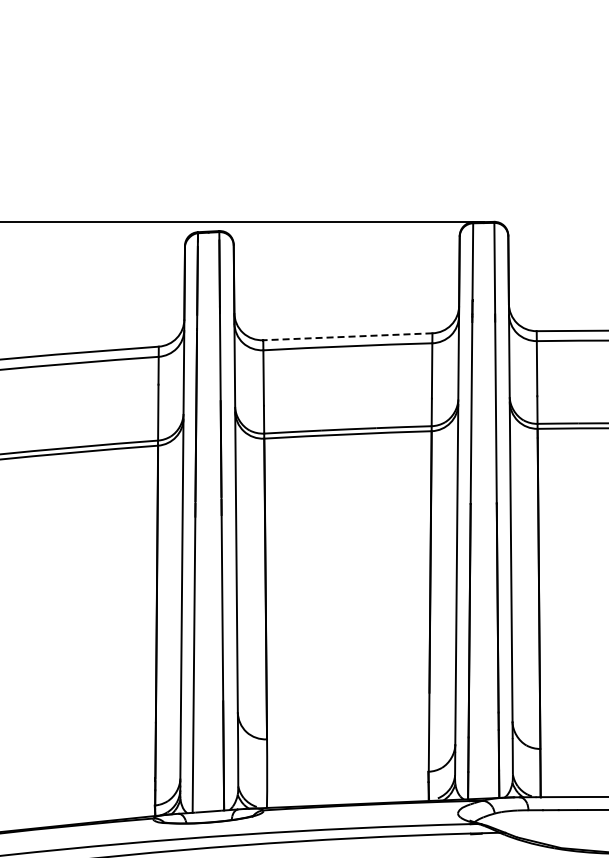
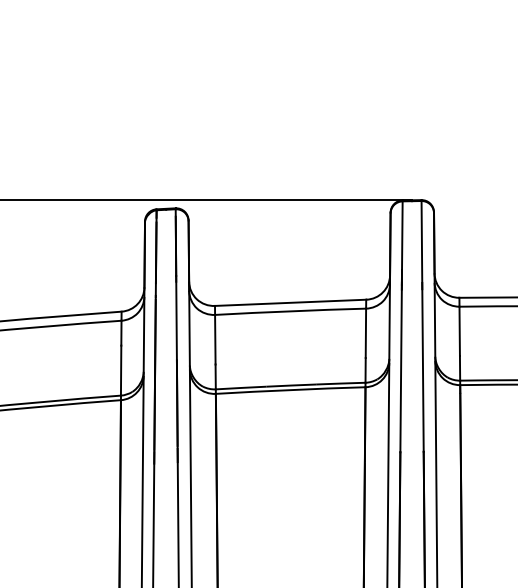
line: (347, 336) -> (290, 302), dashed -> solid

